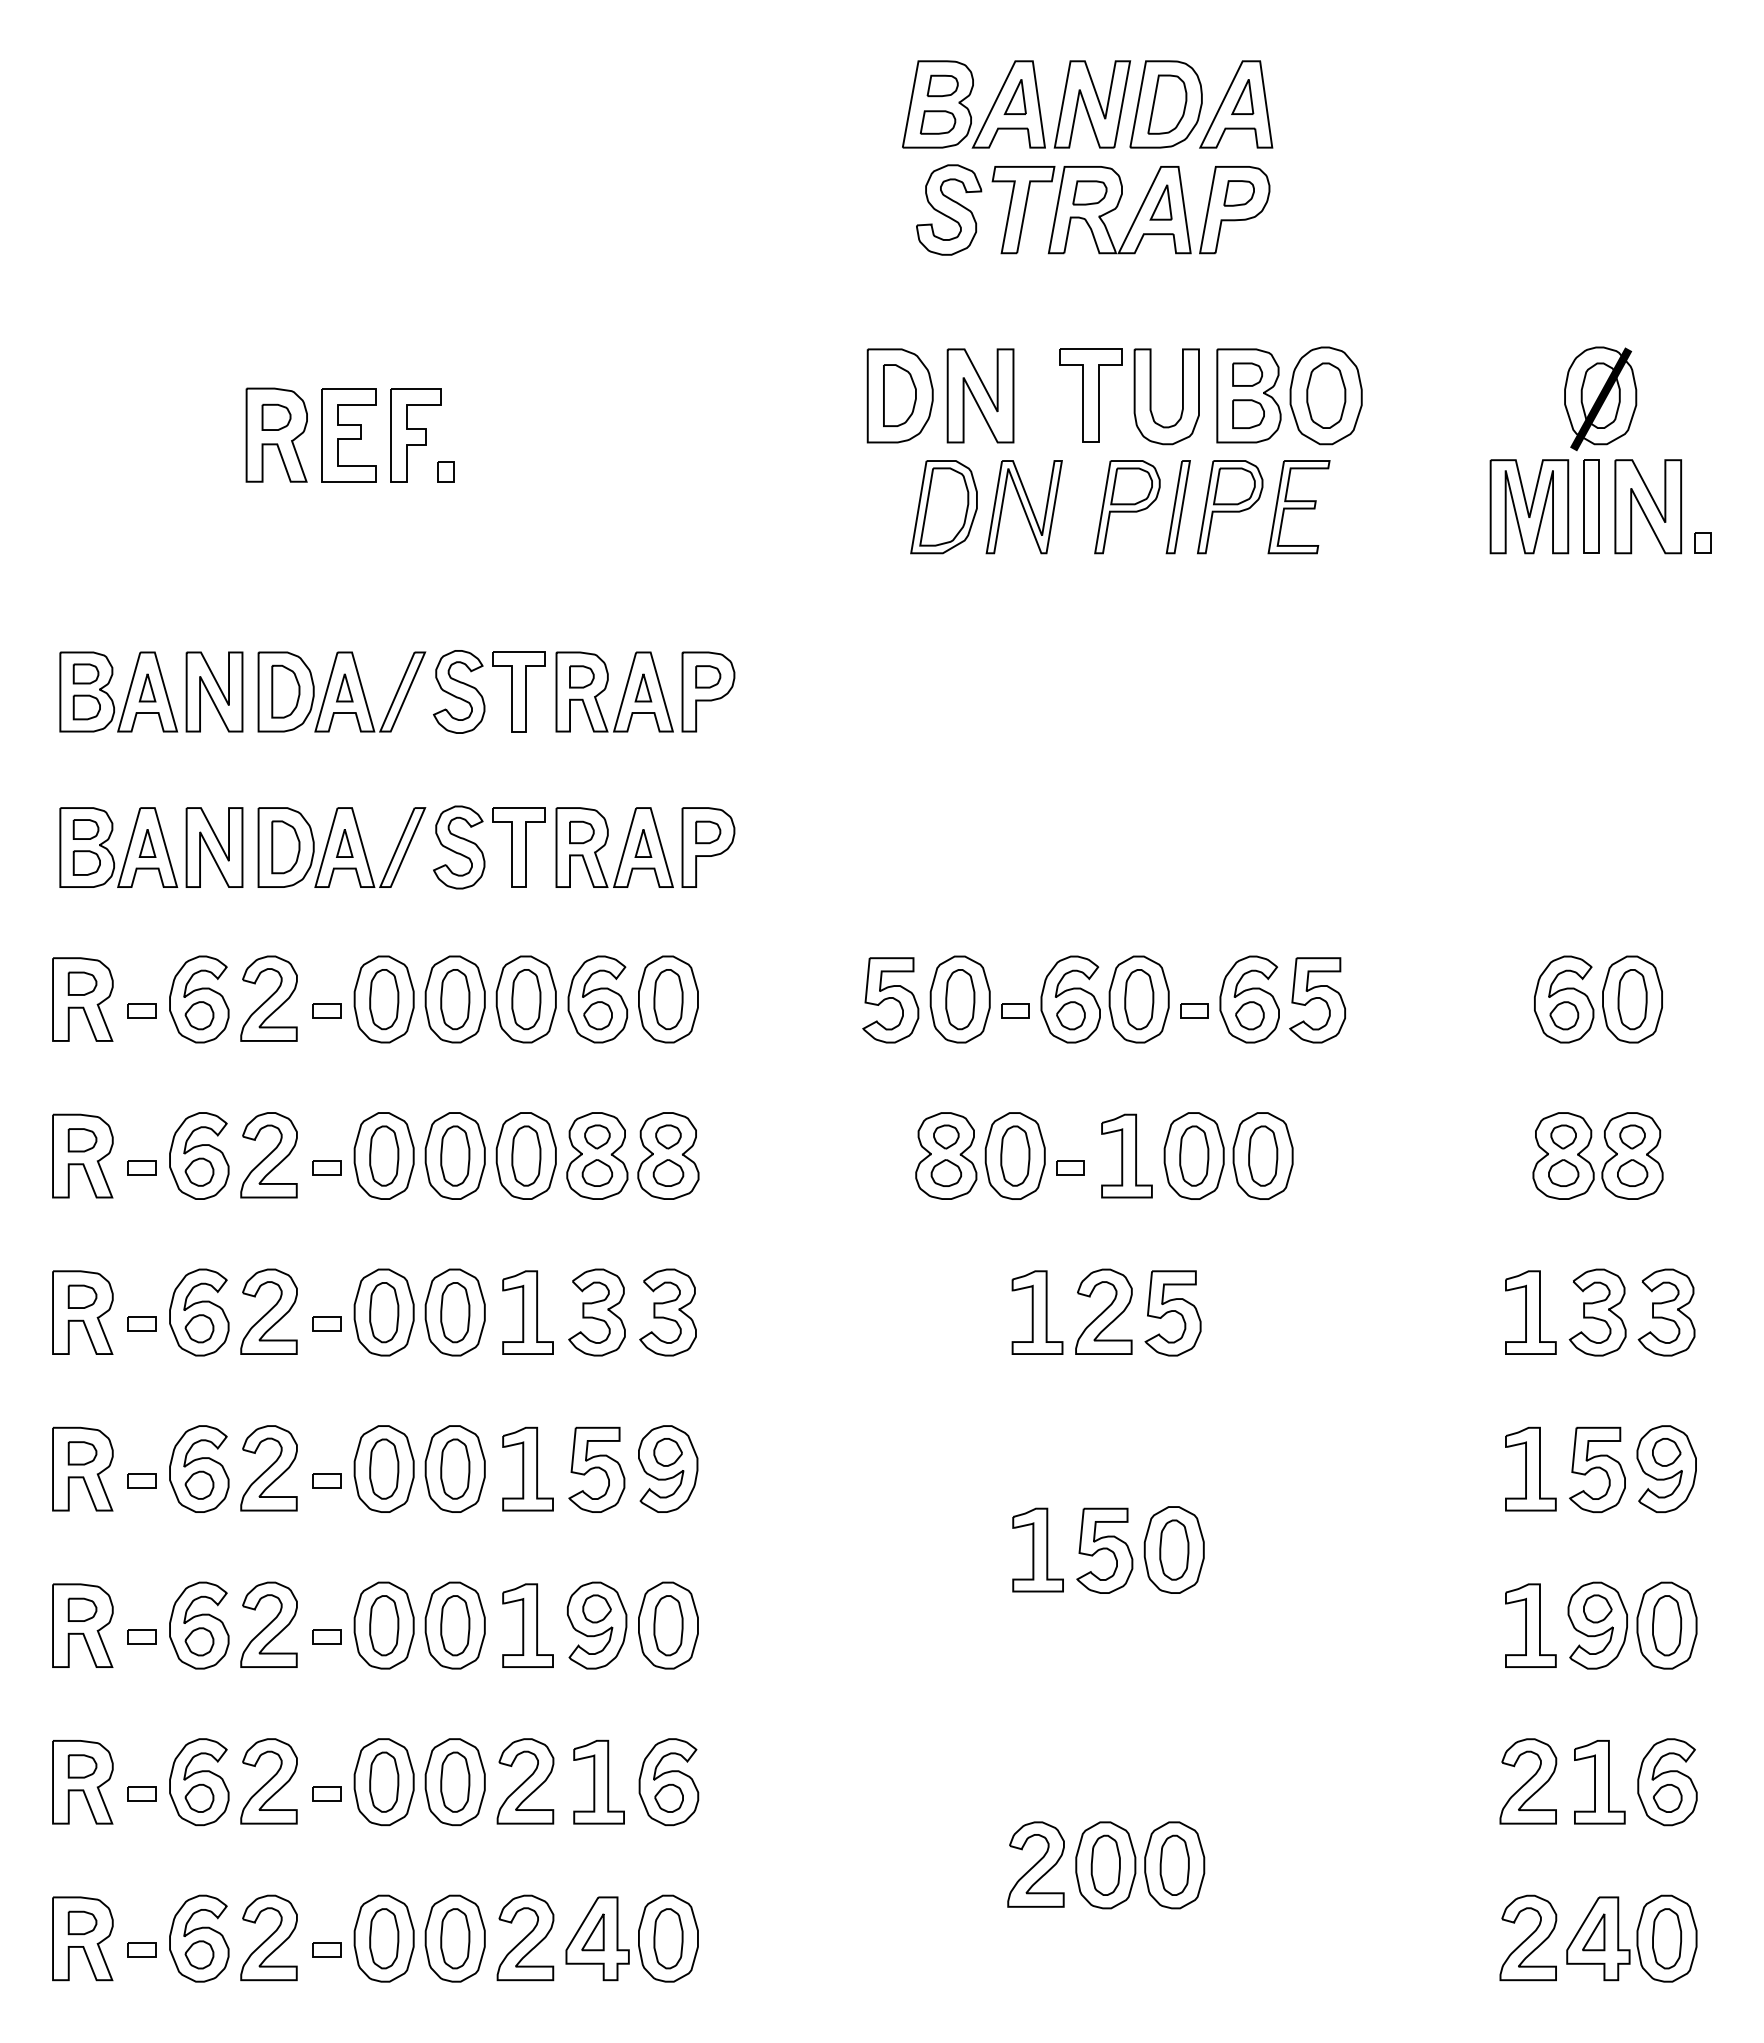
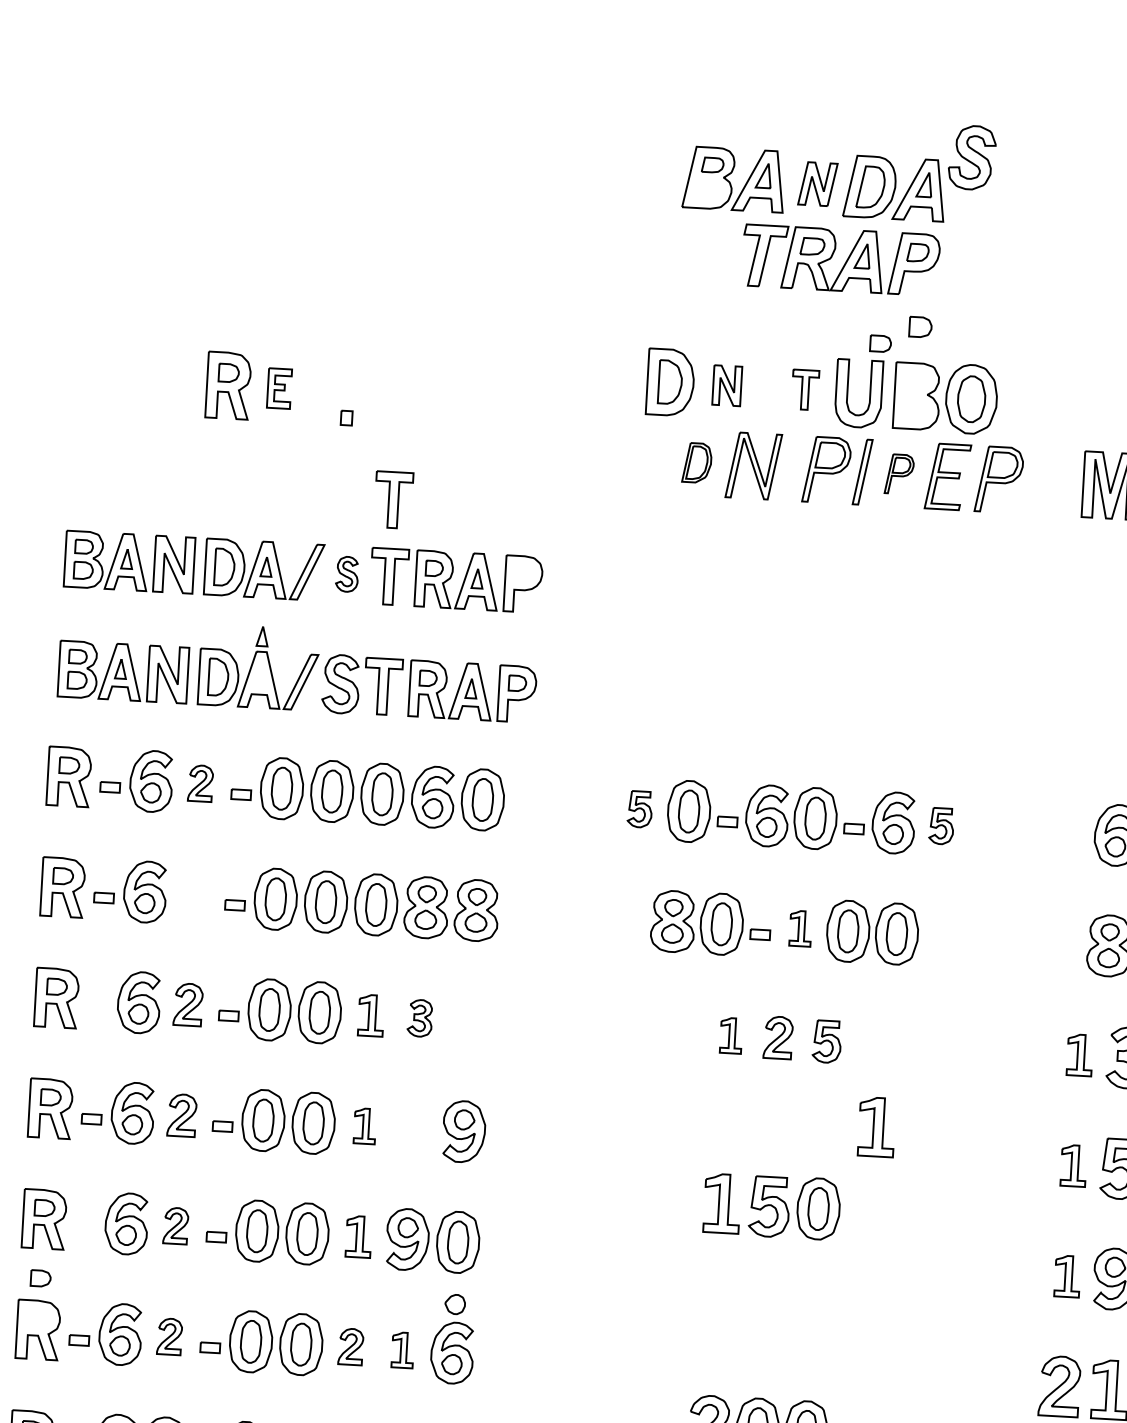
part: (1092, 104) -> (817, 184), size x0.7
part: (937, 122) -> (707, 190), removed
part: (949, 209) -> (972, 157), moved
part: (1247, 374) -> (880, 343), moved
part: (980, 395) -> (727, 385), size x0.6
part: (1090, 395) -> (805, 389), size x0.6
part: (1248, 413) -> (920, 326), moved
part: (348, 435) -> (279, 388), size x0.6
part: (415, 435) -> (326, 391), removed
part: (943, 507) -> (696, 463), size x0.6
part: (1230, 507) -> (899, 474), size x0.6
part: (1371, 507) -> (999, 480), added
part: (518, 583) -> (393, 500), added
part: (708, 676) -> (523, 573), removed
part: (459, 691) -> (347, 574), size x0.6
part: (344, 843) -> (262, 636), moved
part: (268, 998) -> (200, 783), size x0.6
part: (890, 1000) -> (639, 809), size x0.6
part: (1317, 1000) -> (941, 826), size x0.6
part: (268, 1155) -> (194, 894), removed
part: (1126, 1155) -> (800, 928), size x0.6
part: (268, 1311) -> (187, 1004), size x0.7
part: (1103, 1311) -> (778, 1037), size x0.7
part: (527, 1312) -> (370, 1015), size x0.7
part: (596, 1312) -> (419, 1018), size x0.6
part: (667, 1312) -> (469, 1021), removed
part: (1037, 1312) -> (731, 1035), size x0.6
part: (1530, 1312) -> (1079, 1055), size x0.7
part: (1172, 1313) -> (826, 1041), size x0.7
part: (141, 1323) -> (97, 1008), removed
part: (1249, 1429) -> (876, 1126), added
part: (268, 1468) -> (181, 1115), size x0.7
part: (527, 1468) -> (364, 1125), size x0.6
part: (1530, 1468) -> (1073, 1165), size x0.7
part: (596, 1469) -> (413, 1129), removed
part: (268, 1624) -> (175, 1225), size x0.6
part: (527, 1625) -> (358, 1236), size x0.7
part: (1530, 1625) -> (1067, 1276), size x0.7
part: (141, 1636) -> (85, 1229), removed
part: (668, 1712) -> (454, 1303), added
part: (82, 1766) -> (40, 1278), moved
part: (268, 1781) -> (169, 1336), size x0.6
part: (525, 1781) -> (350, 1346), size x0.6
part: (598, 1781) -> (402, 1349), size x0.6

